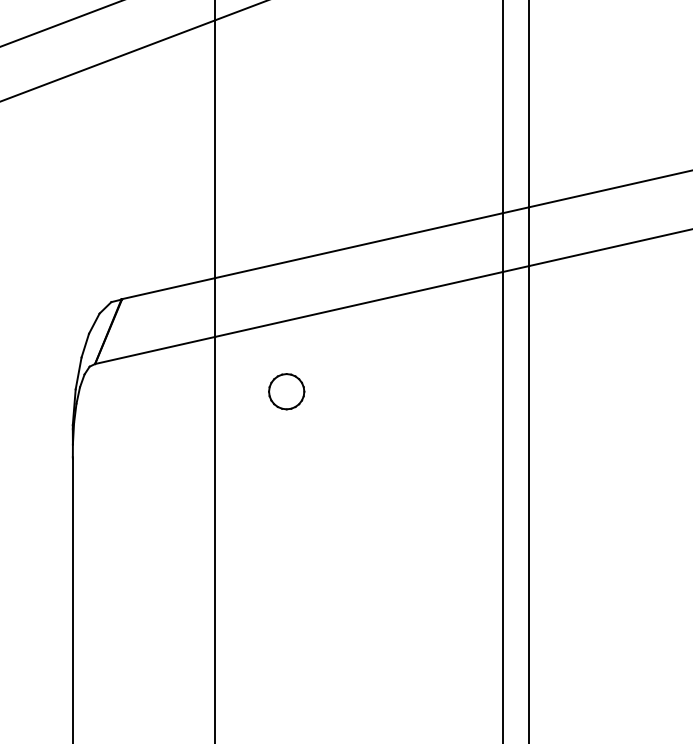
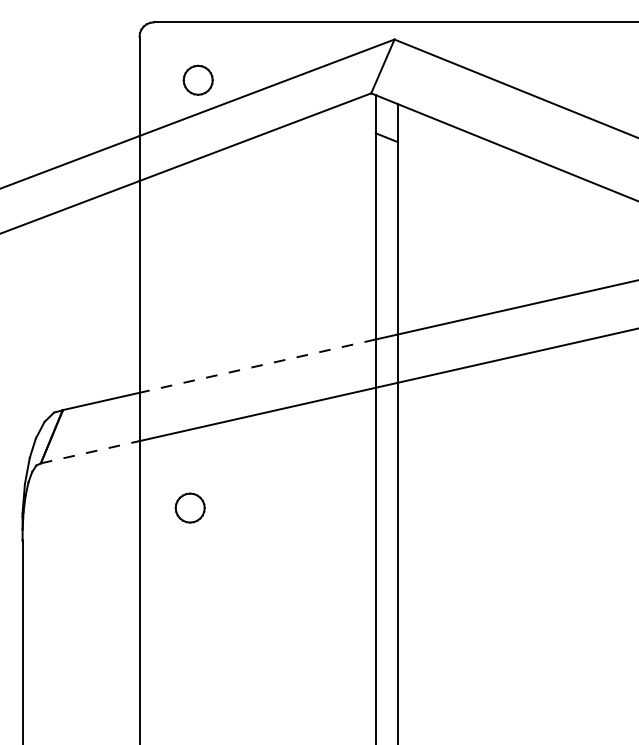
line: (358, 246) -> (257, 366), solid -> dashed
line: (155, 350) -> (90, 452), solid -> dashed
part: (285, 390) -> (189, 507), moved

